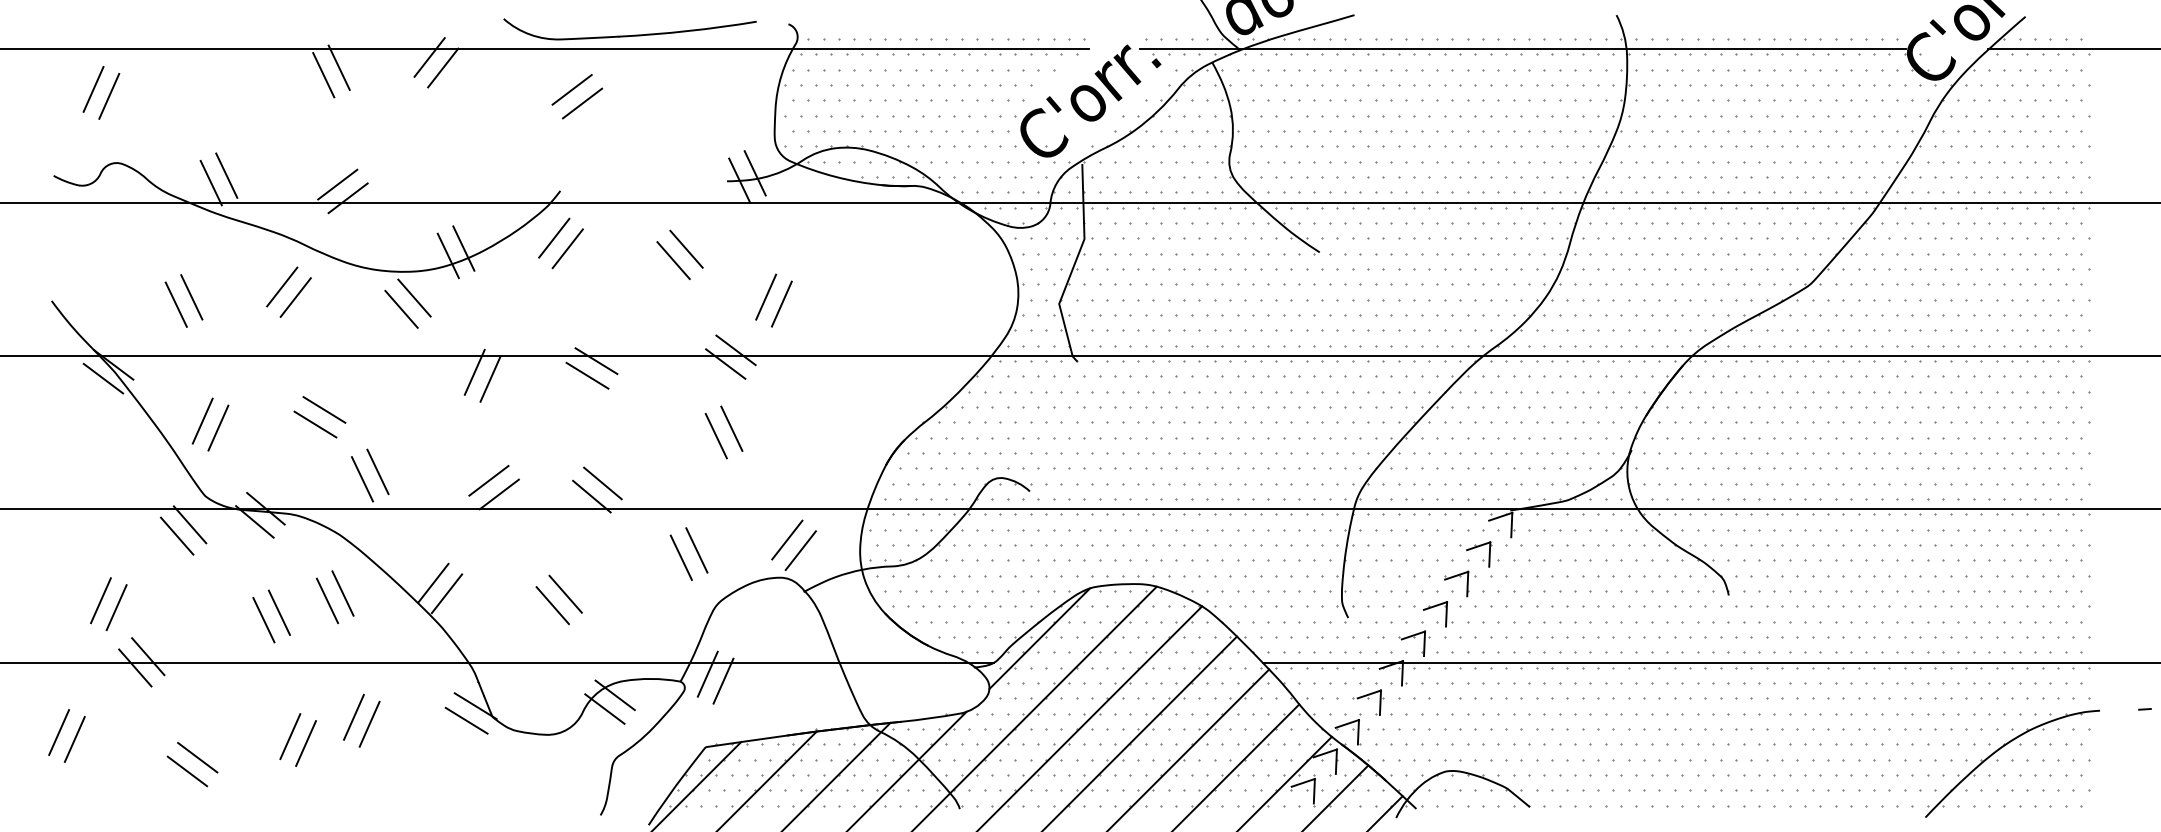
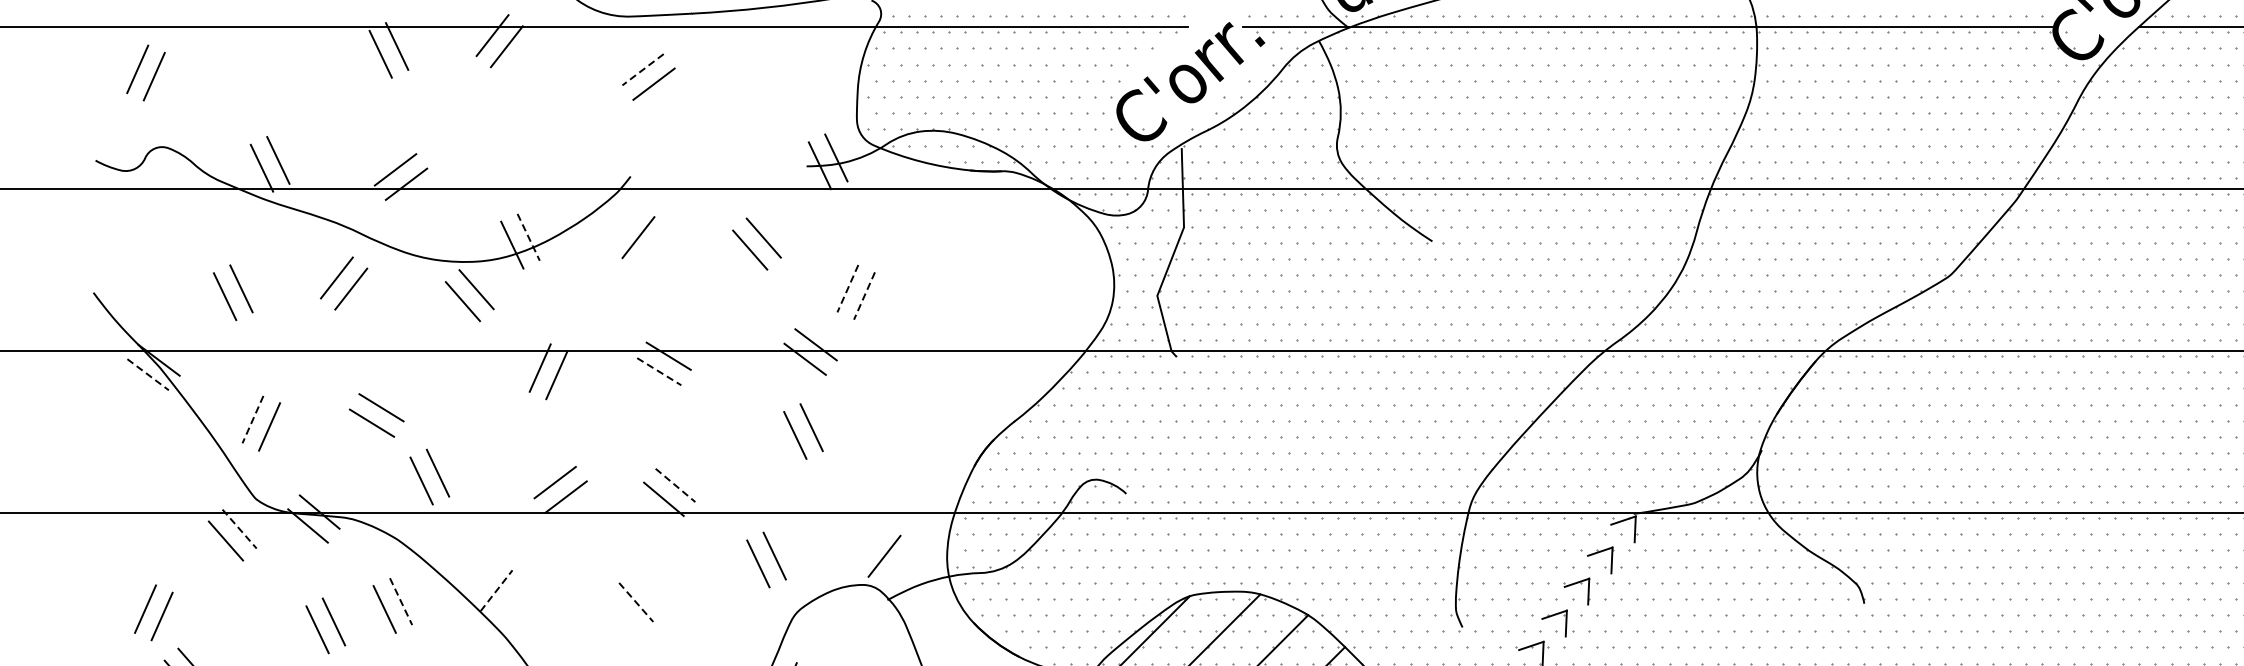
line: (572, 89) -> (643, 69), solid -> dashed
line: (554, 237) -> (624, 225), removed
line: (463, 248) -> (528, 237), solid -> dashed
line: (766, 297) -> (848, 289), solid -> dashed
line: (781, 304) -> (864, 296), solid -> dashed
line: (587, 375) -> (659, 371), solid -> dashed
line: (103, 378) -> (148, 374), solid -> dashed
line: (202, 421) -> (252, 419), solid -> dashed
line: (602, 483) -> (675, 485), solid -> dashed
line: (190, 524) -> (240, 528), solid -> dashed
line: (787, 539) -> (870, 544), removed
line: (433, 583) -> (496, 591), solid -> dashed
line: (343, 593) -> (401, 601), solid -> dashed
line: (446, 593) -> (510, 601), removed
line: (565, 594) -> (636, 602), solid -> dashed
line: (552, 605) -> (622, 614), removed

